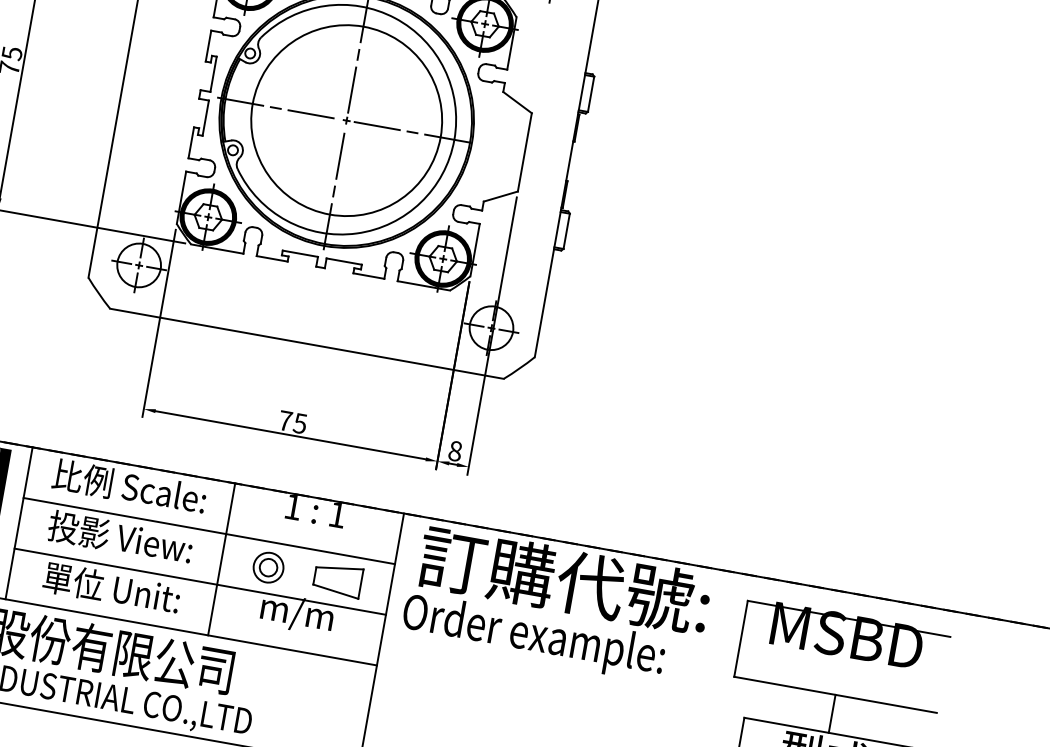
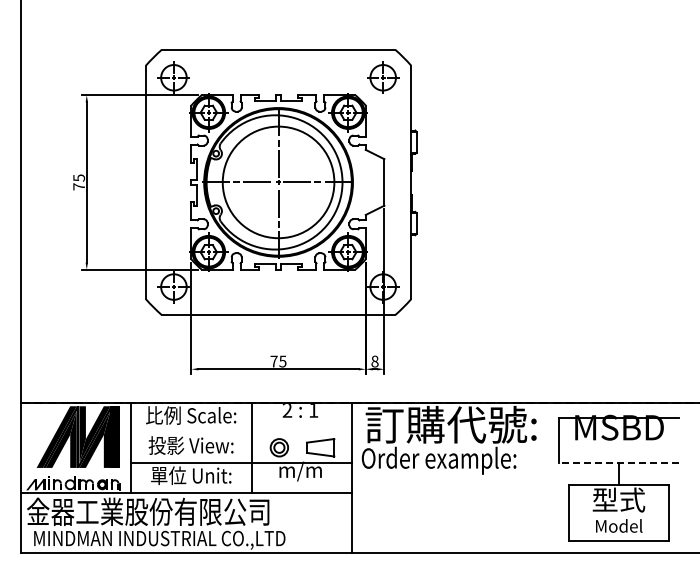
text: (293, 507) -> (287, 410), 1 -> 2
line: (209, 530) -> (241, 432), removed
line: (835, 694) -> (618, 462), solid -> dashed

